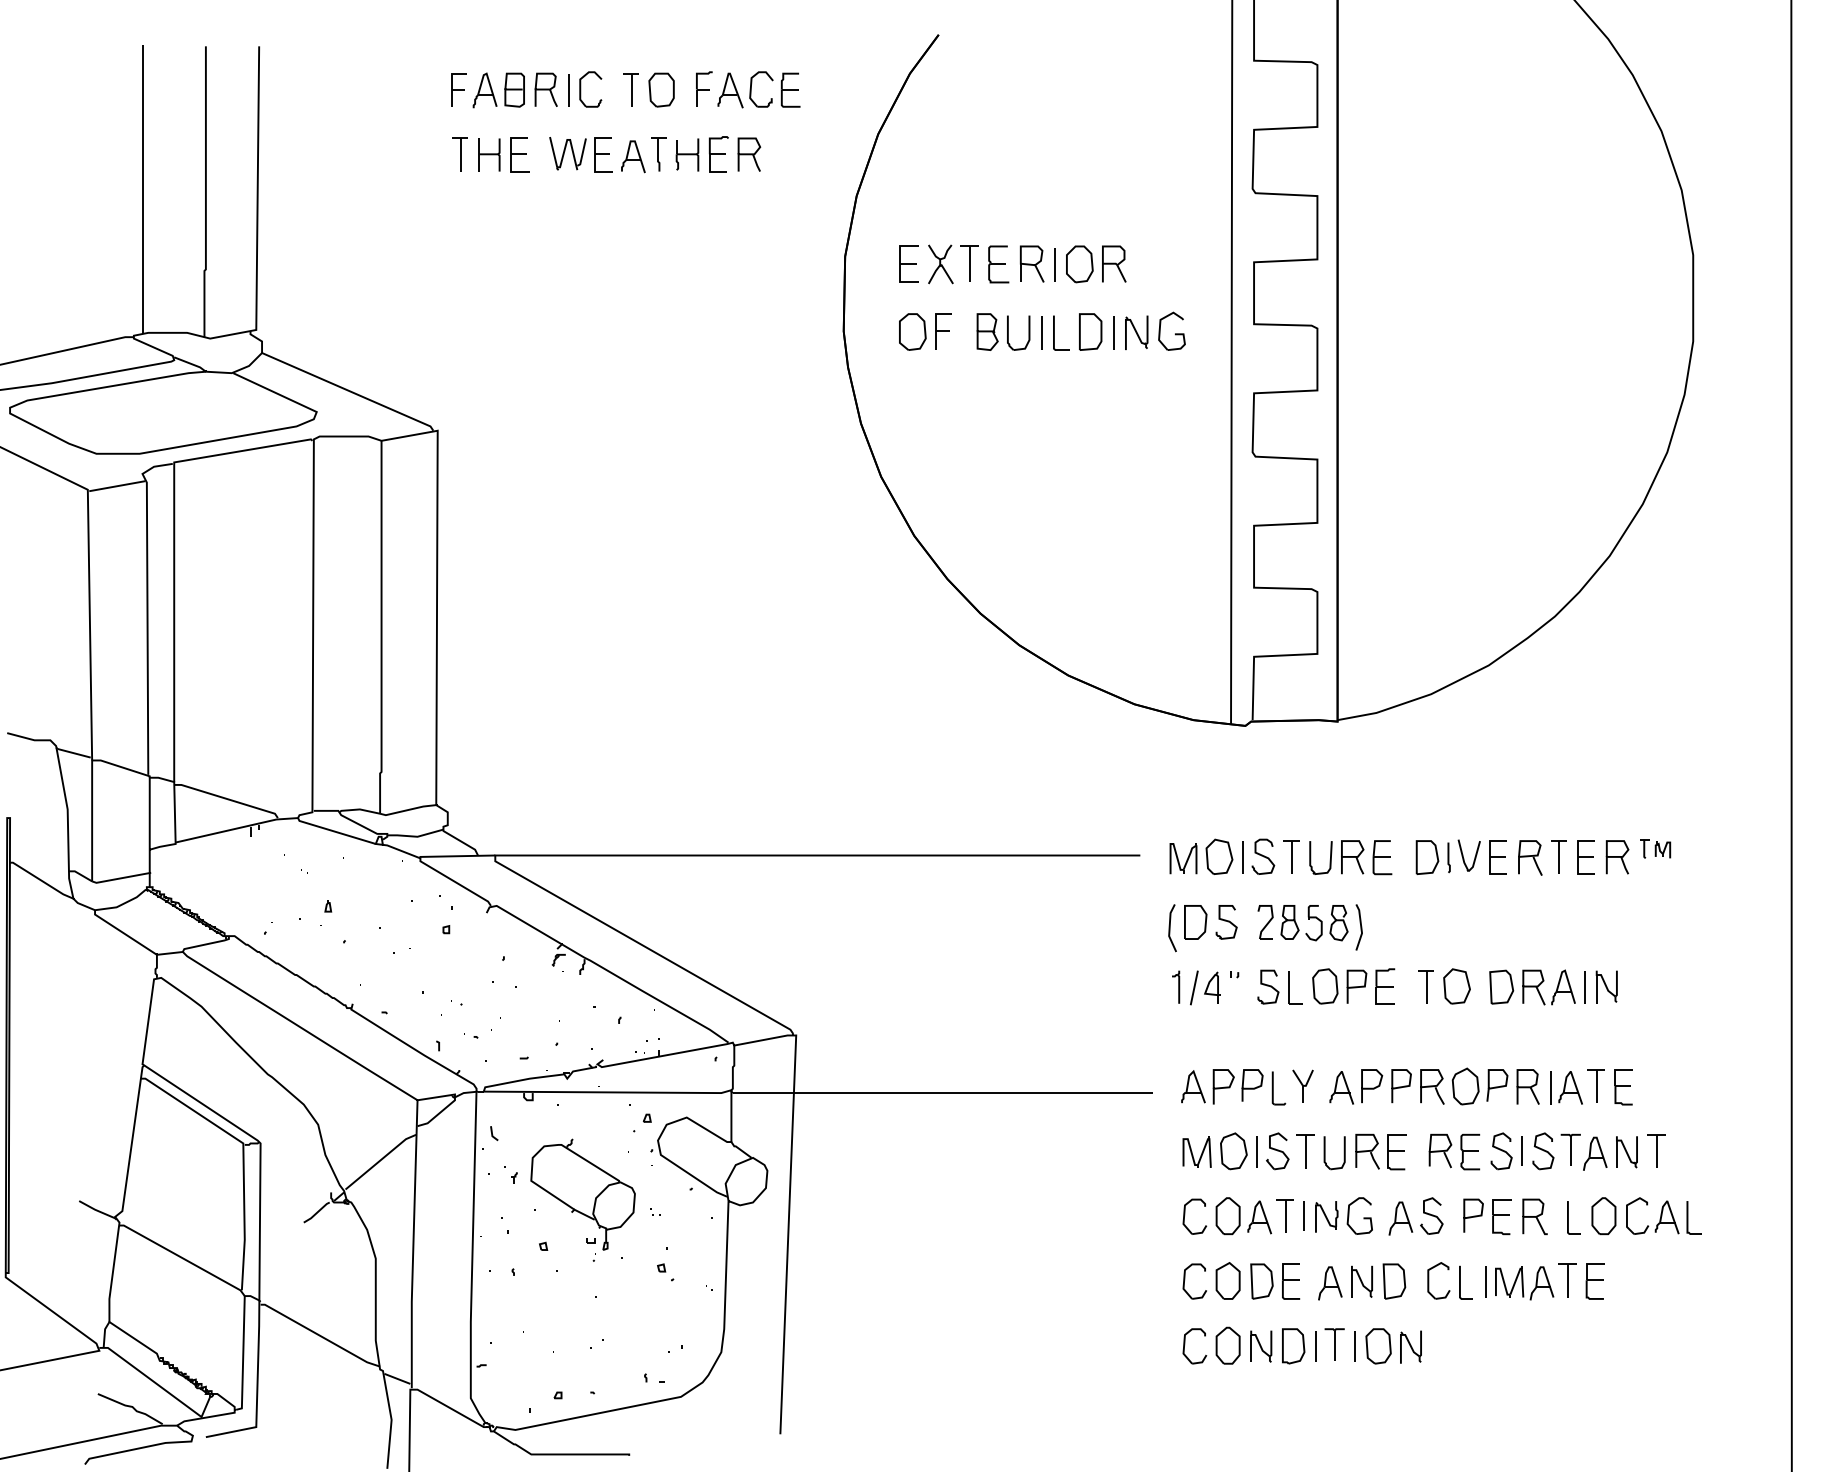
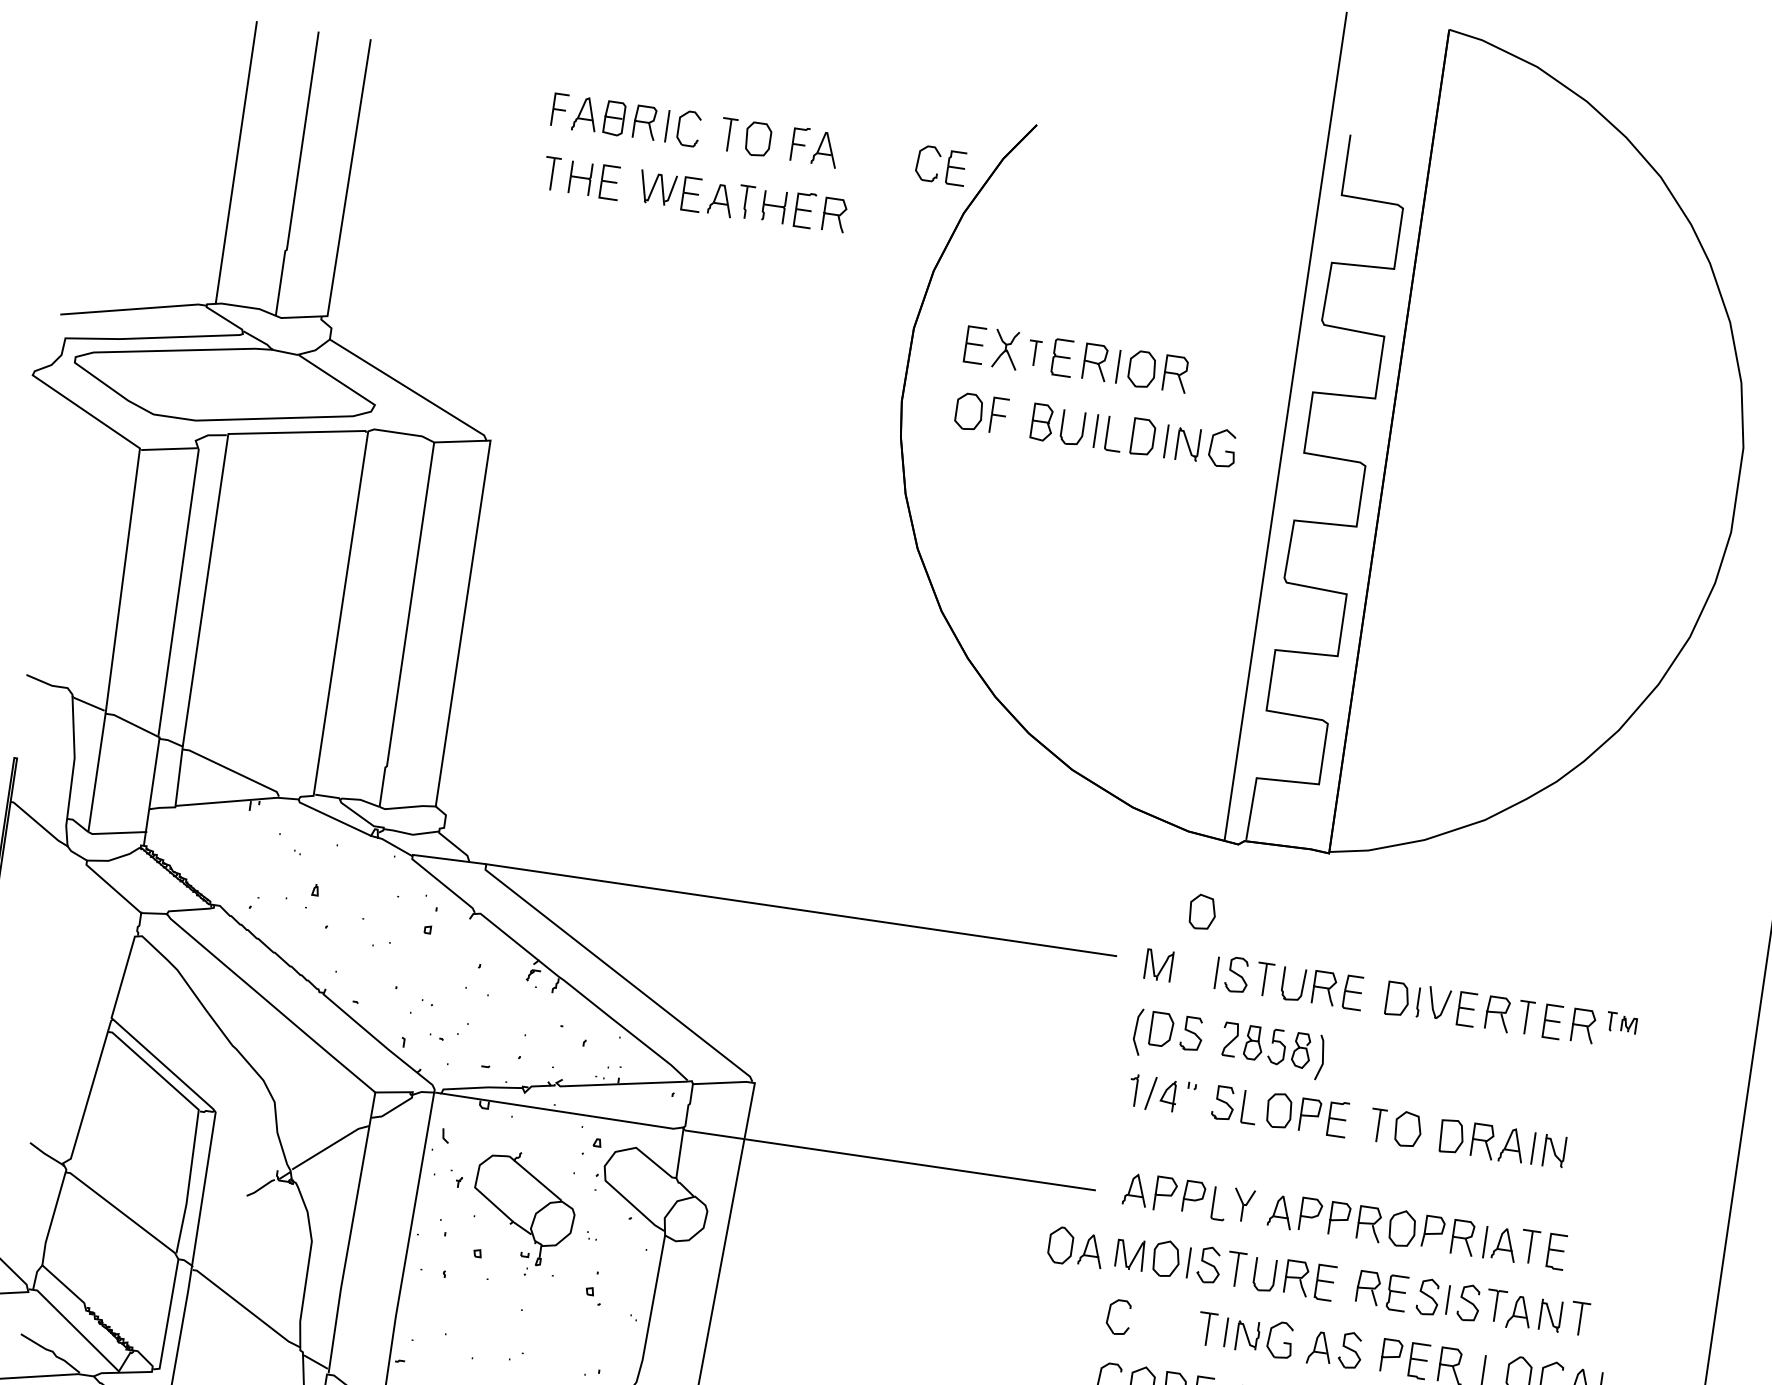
part: (774, 89) -> (940, 165), moved
part: (969, 263) -> (1034, 352), size x0.7
part: (1219, 856) -> (1202, 911), moved
part: (1243, 1216) -> (1075, 1247), moved

